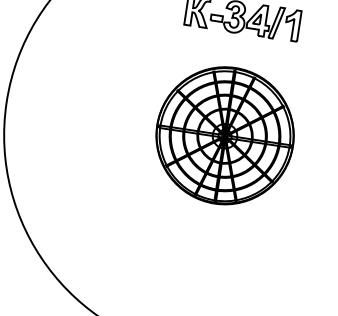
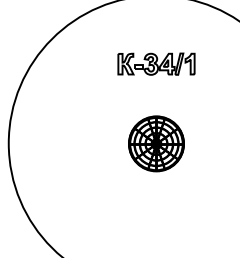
part: (225, 135) -> (156, 143), size x0.6

